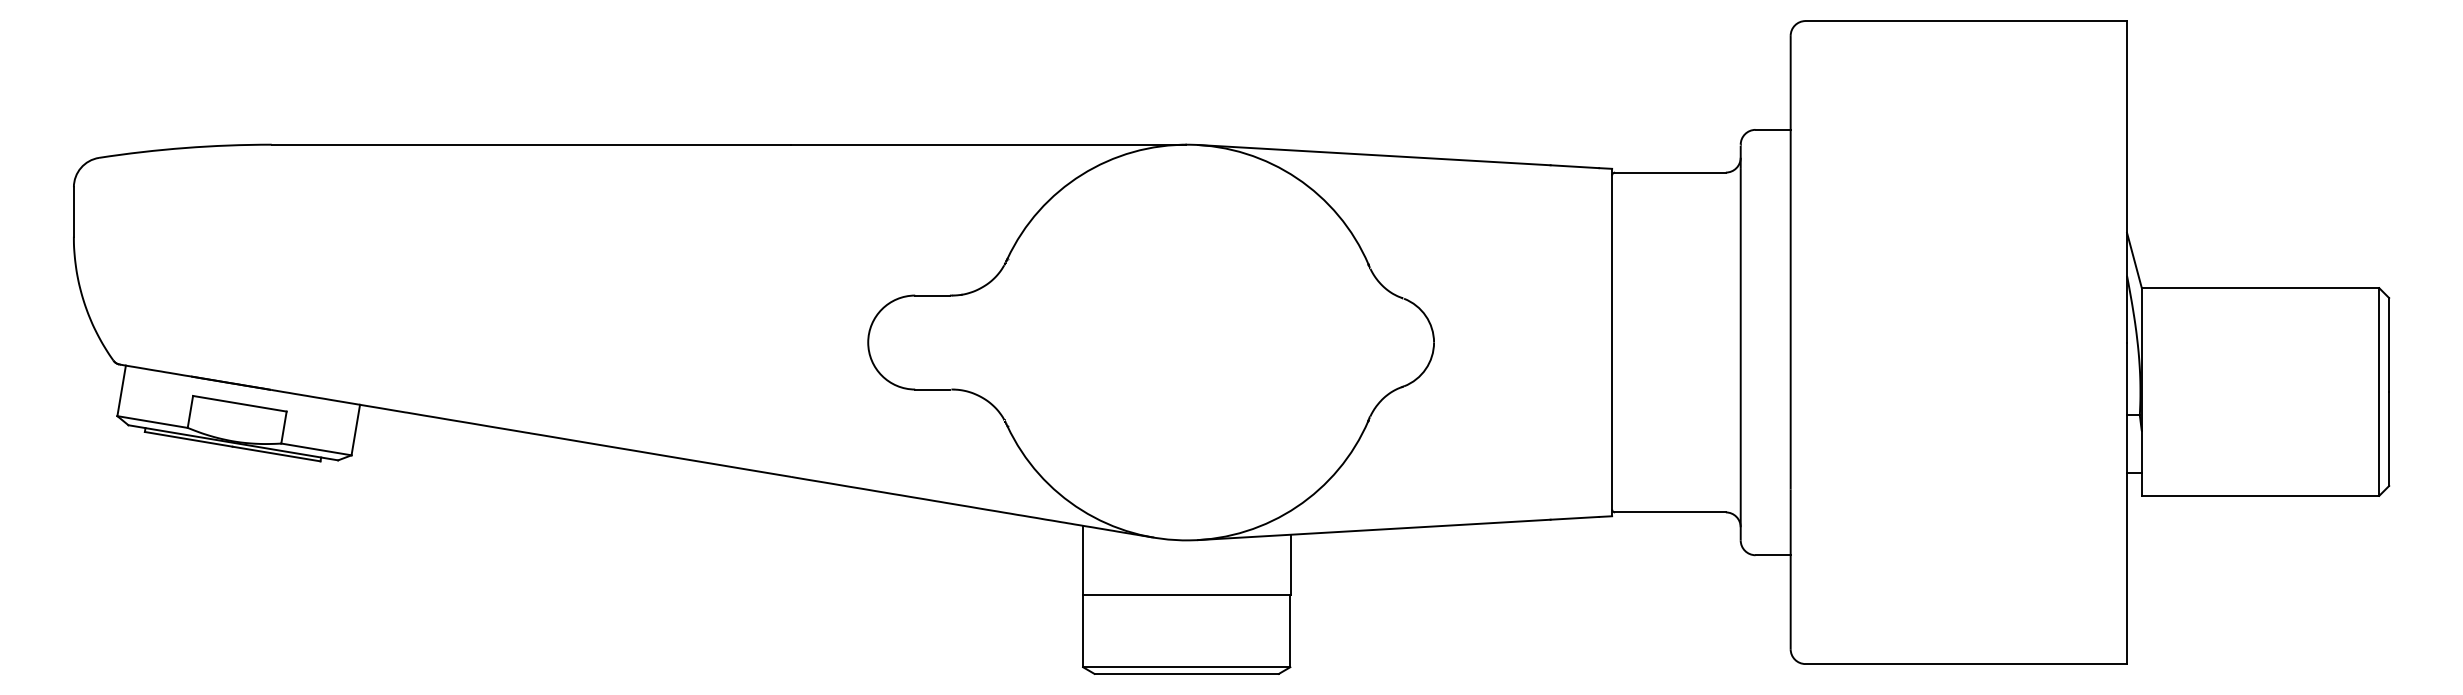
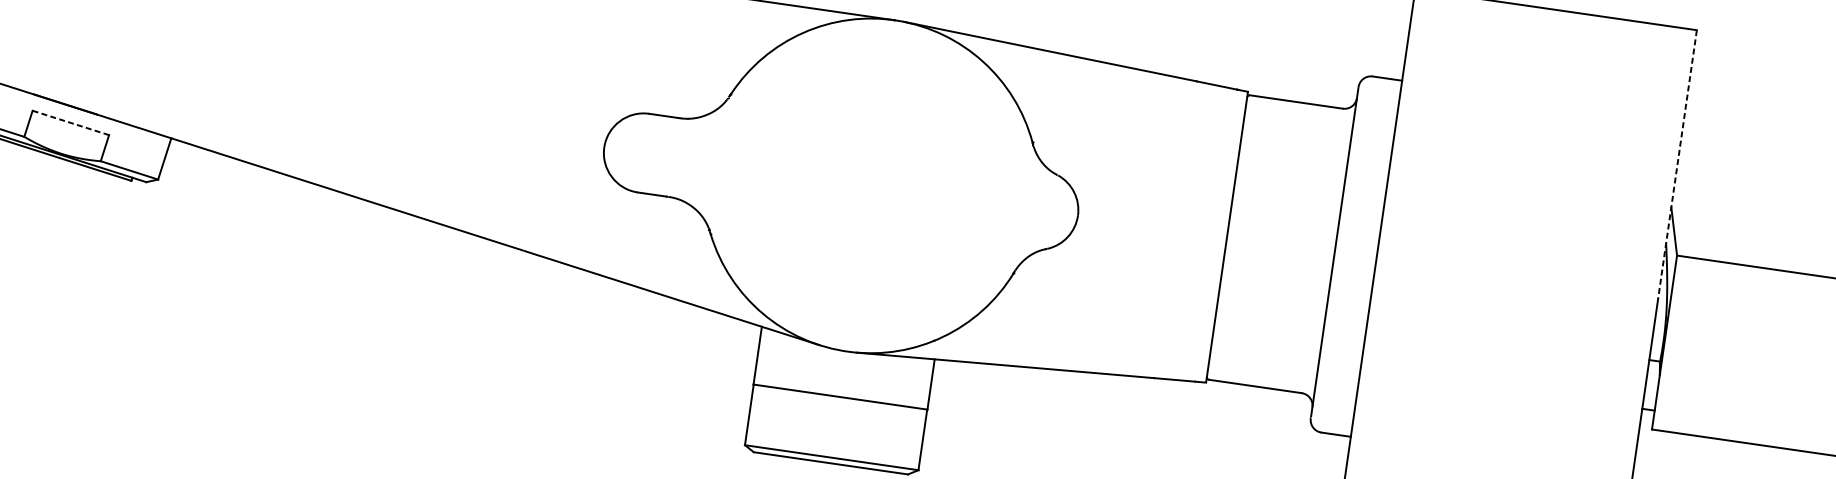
line: (2127, 181) -> (1677, 164), solid -> dashed
line: (240, 403) -> (71, 122), solid -> dashed

